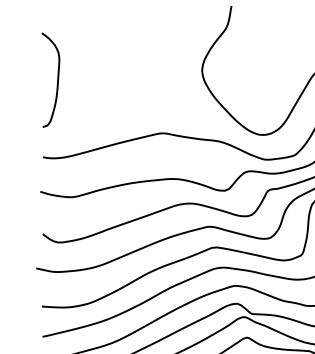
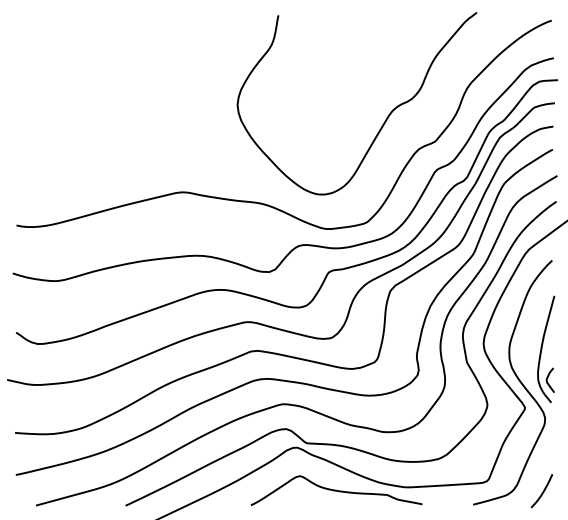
curve: (57, 80) -> (36, 118), removed

